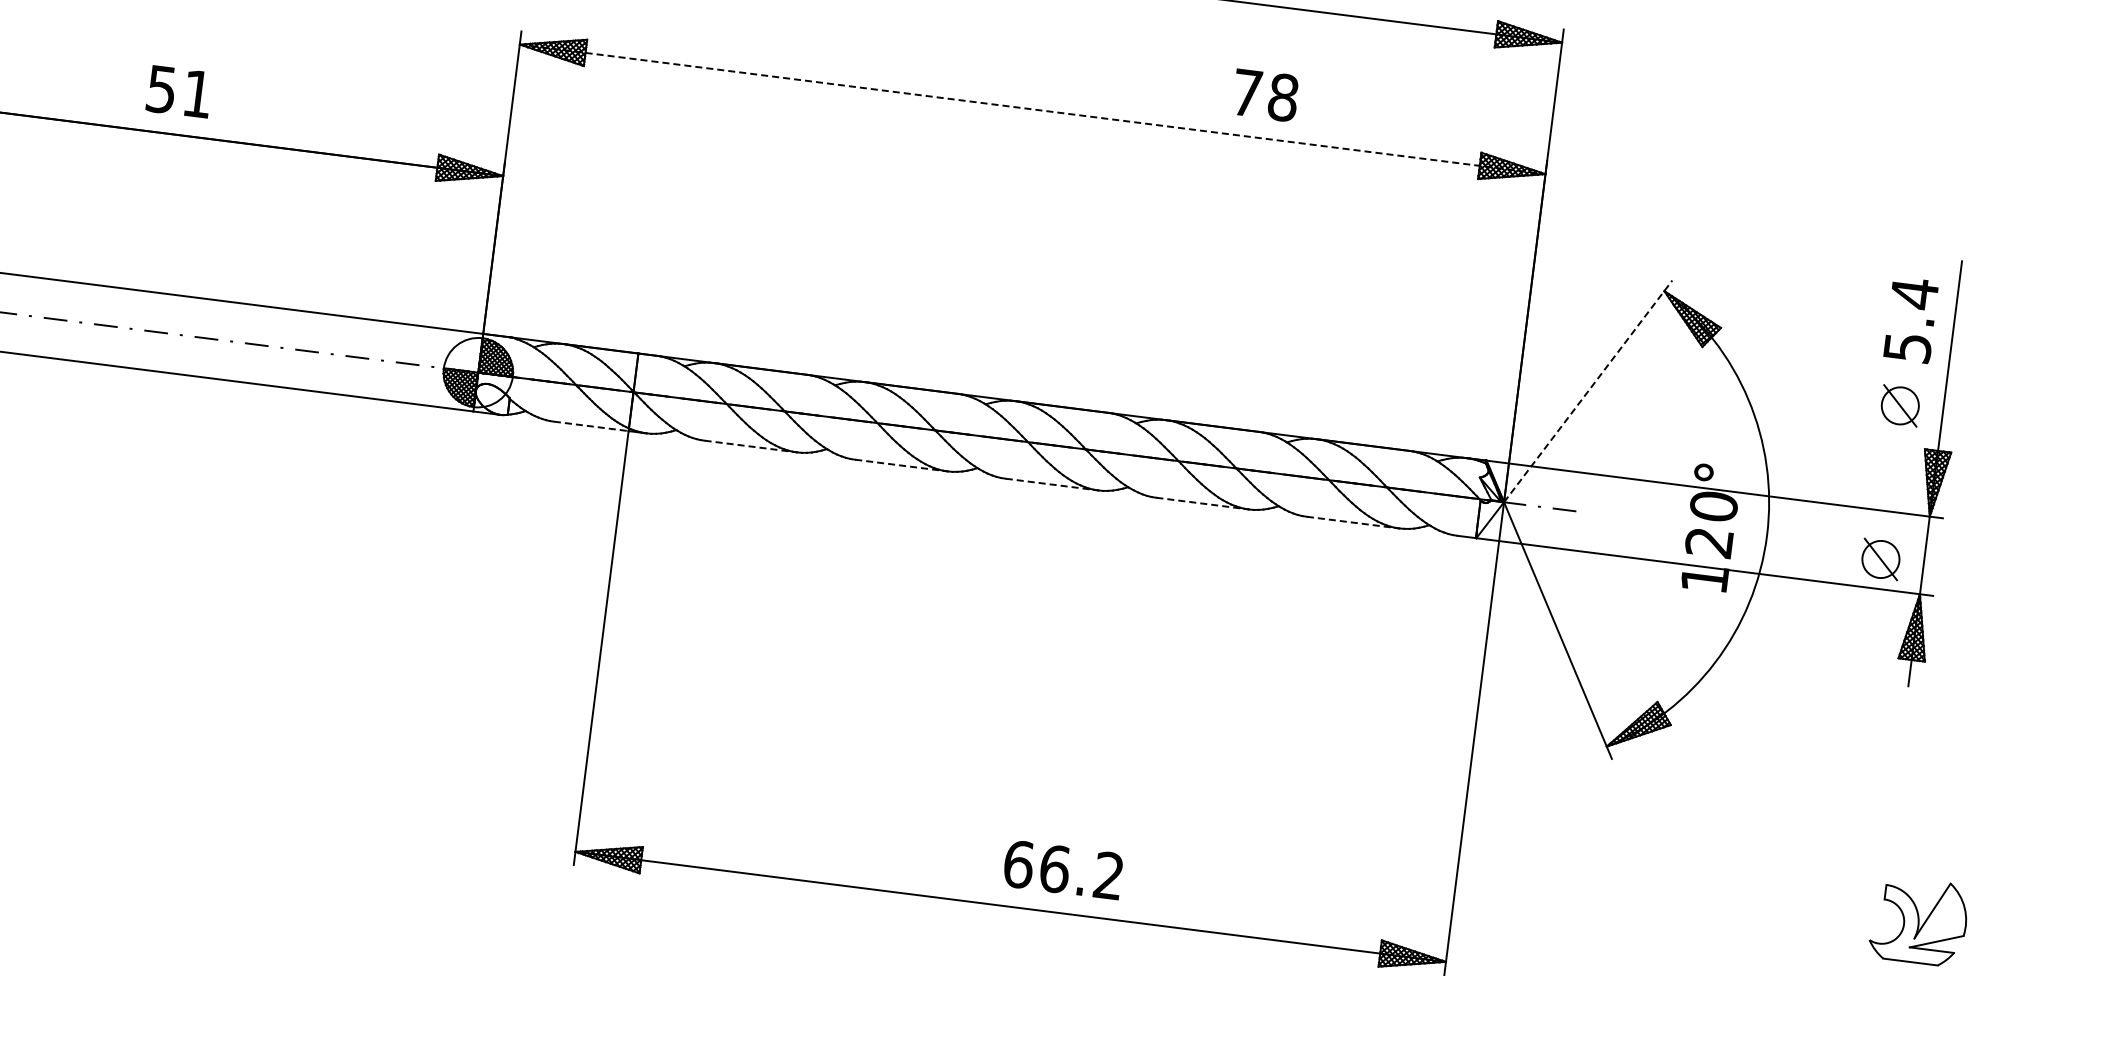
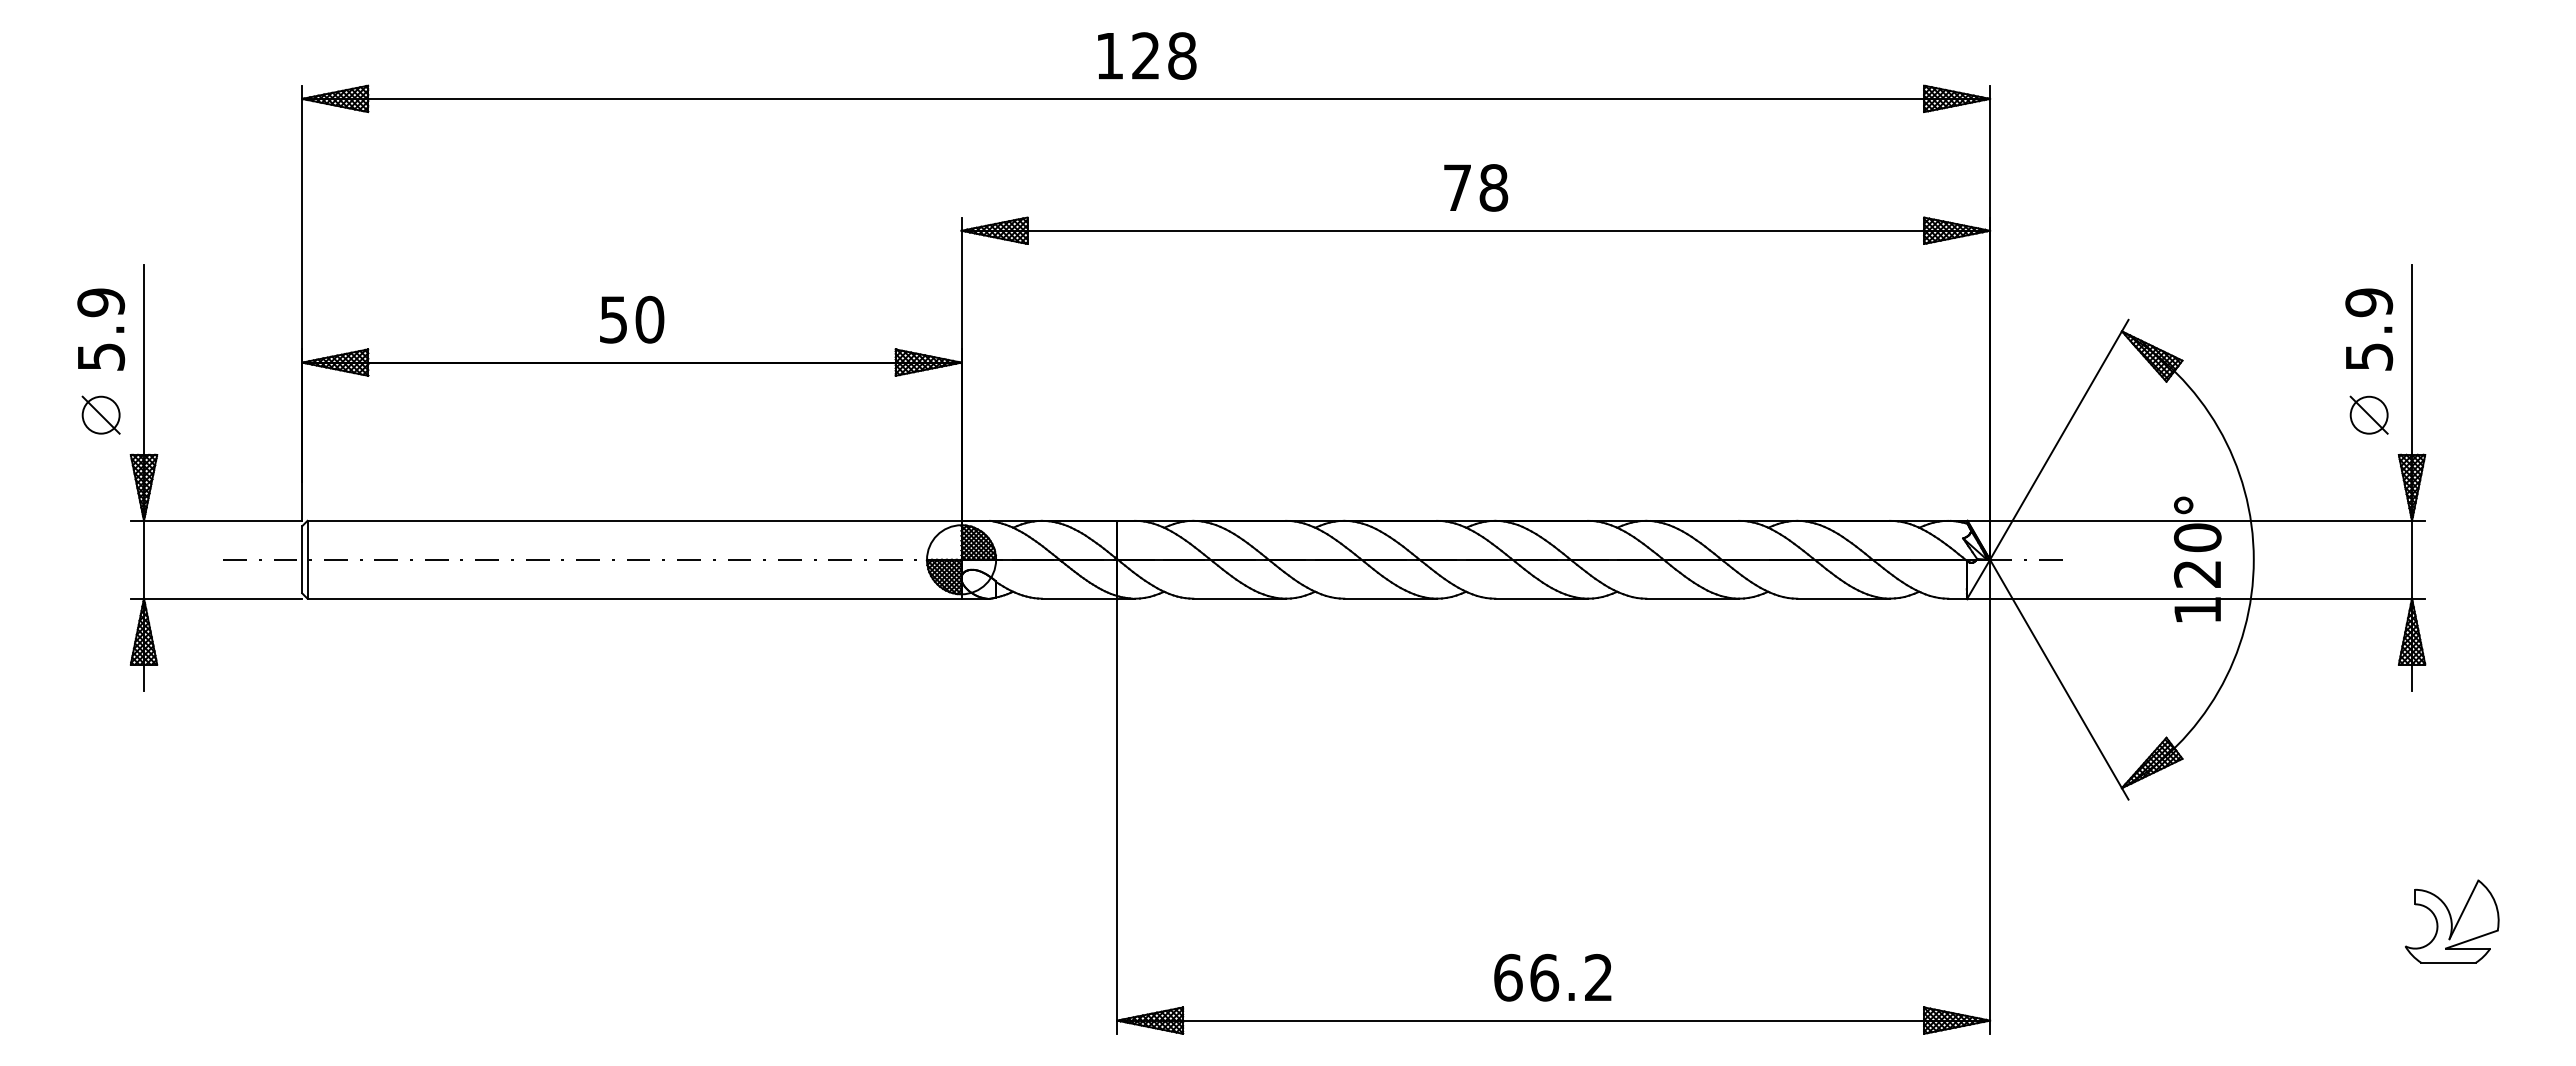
text: (197, 93) -> (649, 319), 51 -> 50
text: (1266, 95) -> (1476, 187), moved
line: (1033, 109) -> (1476, 230), dashed -> solid
text: (1914, 293) -> (2369, 302), 5.4 -> 5.9
line: (1588, 391) -> (2059, 439), dashed -> solid
line: (592, 426) -> (1080, 598), dashed -> solid
line: (751, 446) -> (1240, 598), dashed -> solid
line: (902, 465) -> (1391, 598), dashed -> solid
line: (1052, 484) -> (1542, 598), dashed -> solid
line: (1203, 503) -> (1693, 598), dashed -> solid
line: (1353, 522) -> (1844, 598), dashed -> solid
part: (1880, 558) -> (2368, 568), removed
text: (1062, 869) -> (1552, 977), moved

